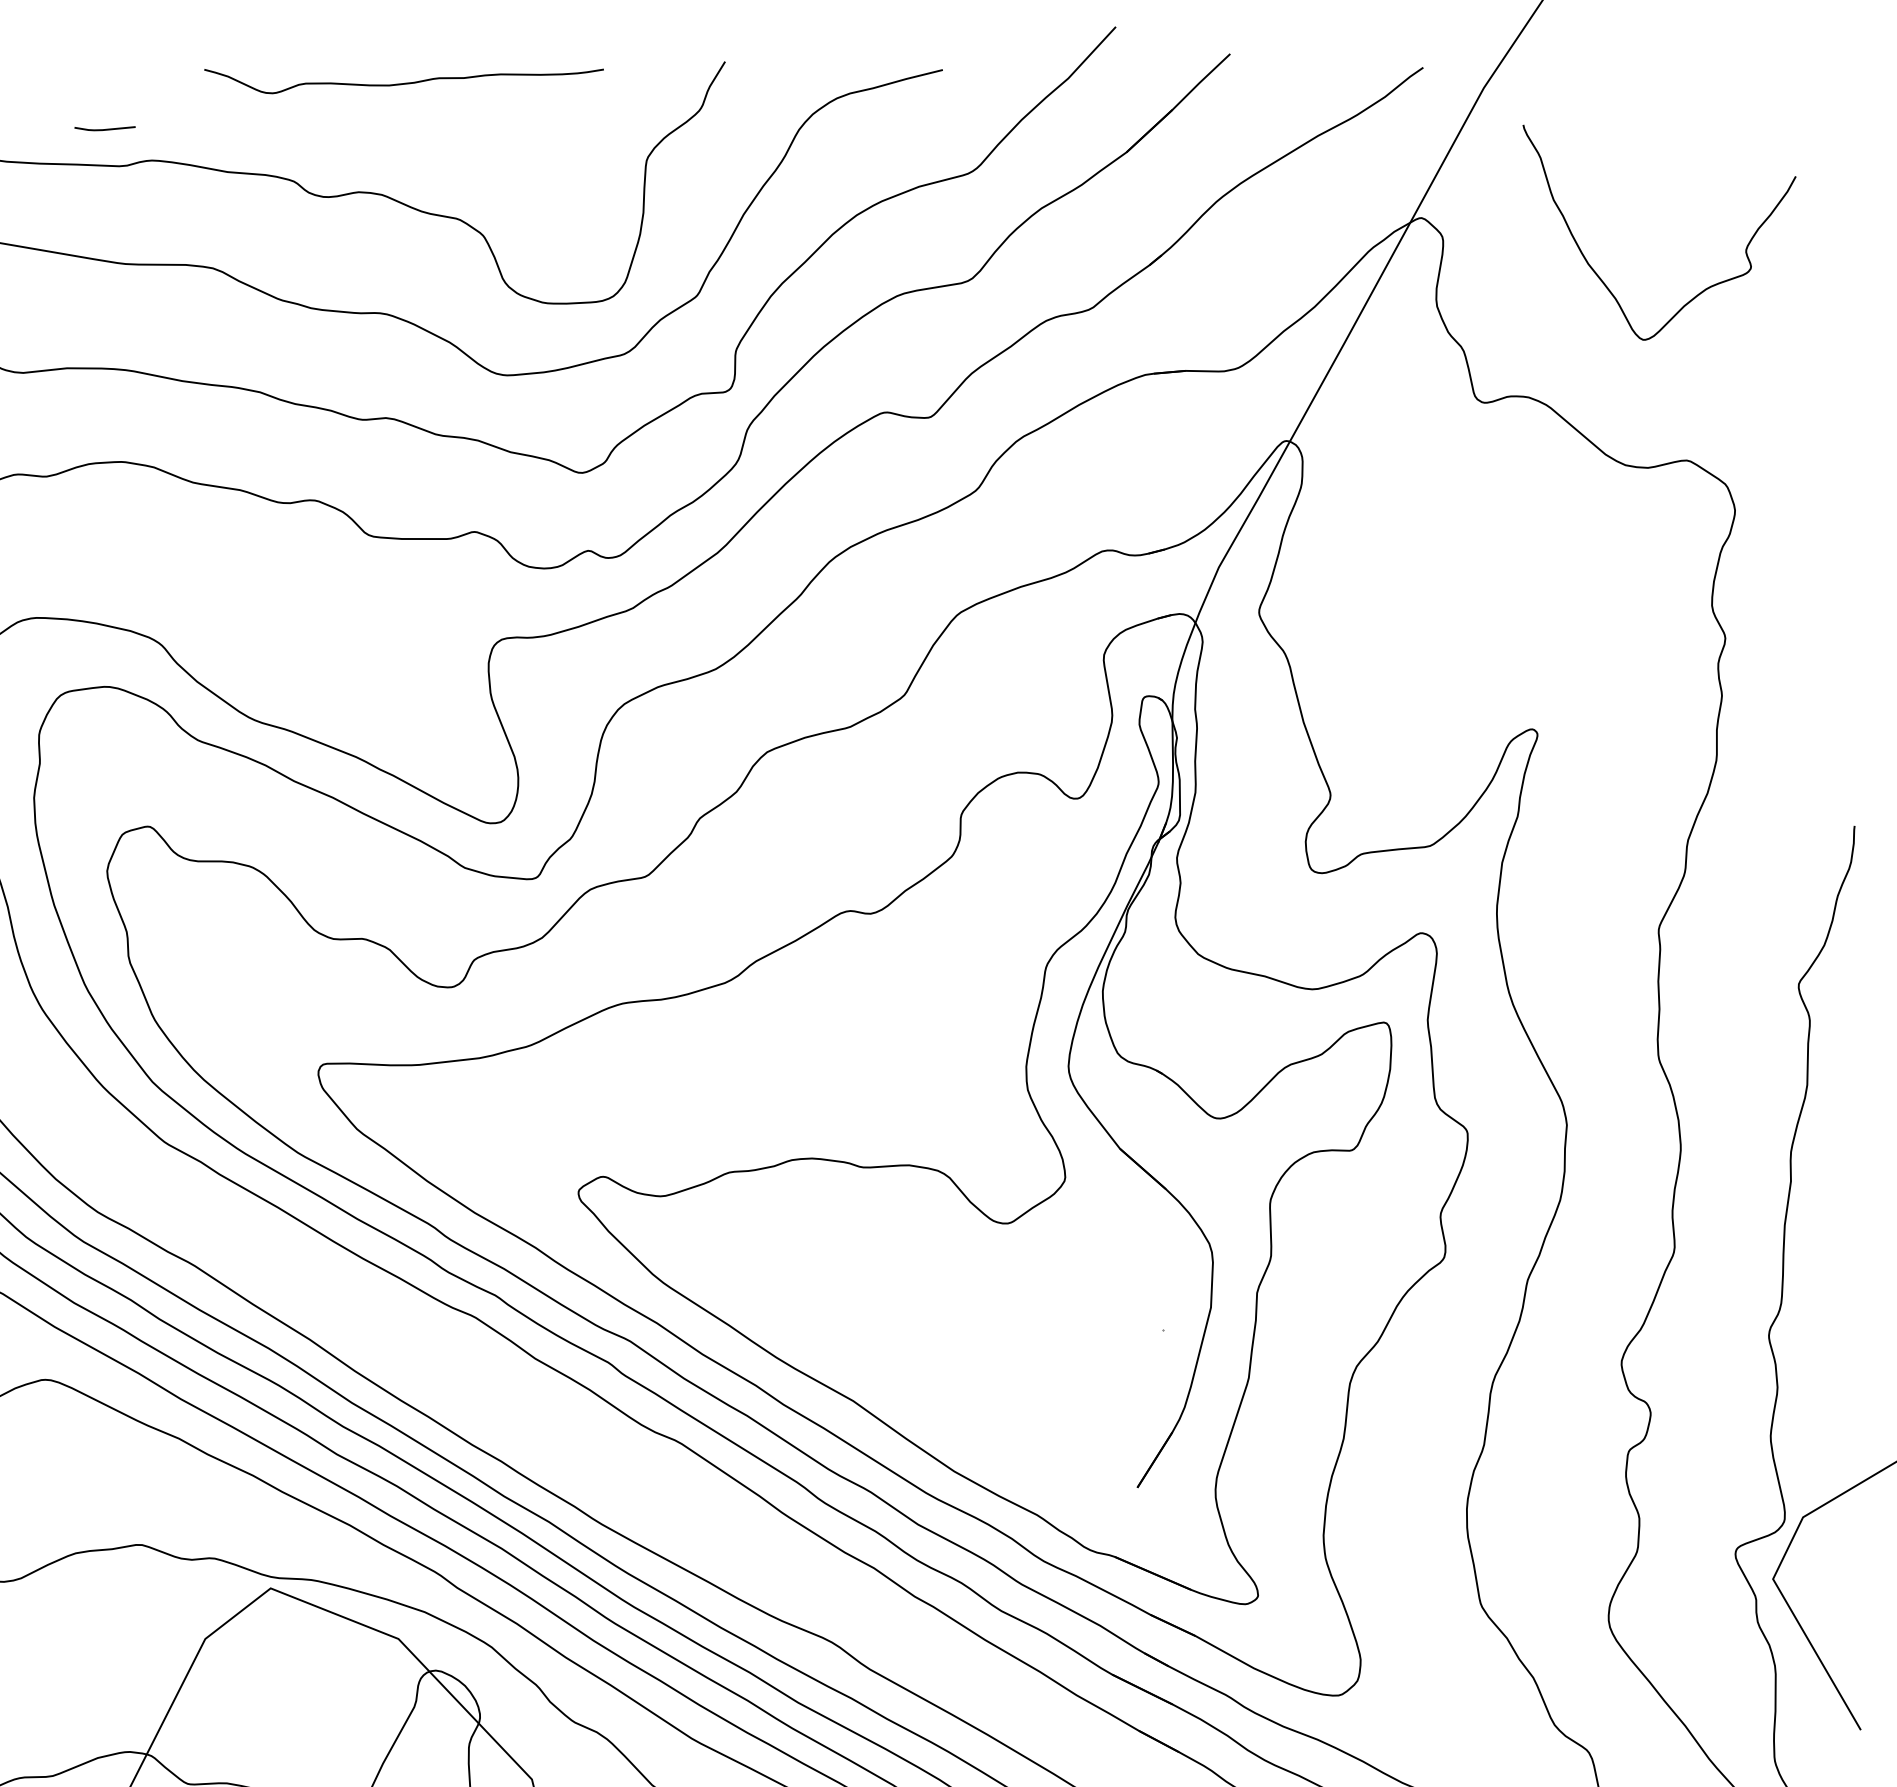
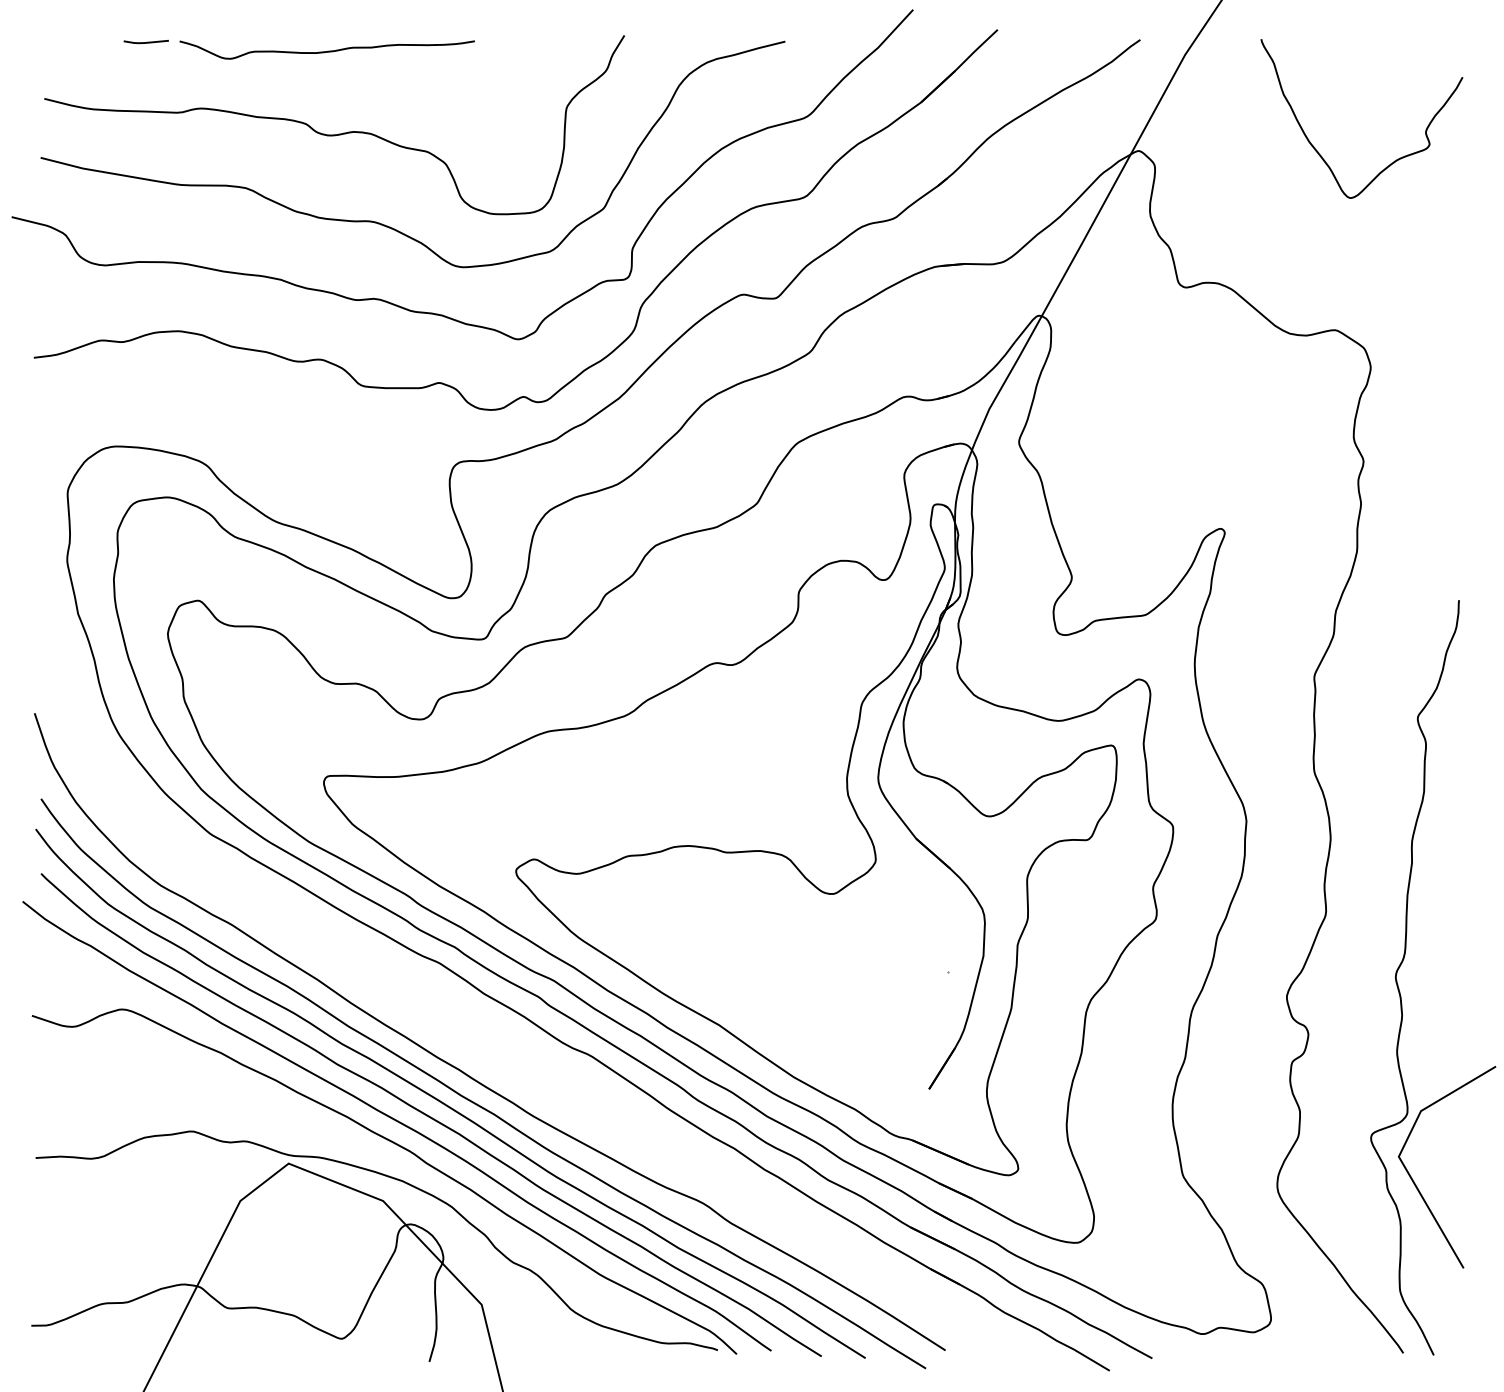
curve: (403, 83) -> (326, 51), moved
line: (104, 129) -> (145, 42), moved
curve: (1703, 289) -> (1394, 160), moved

